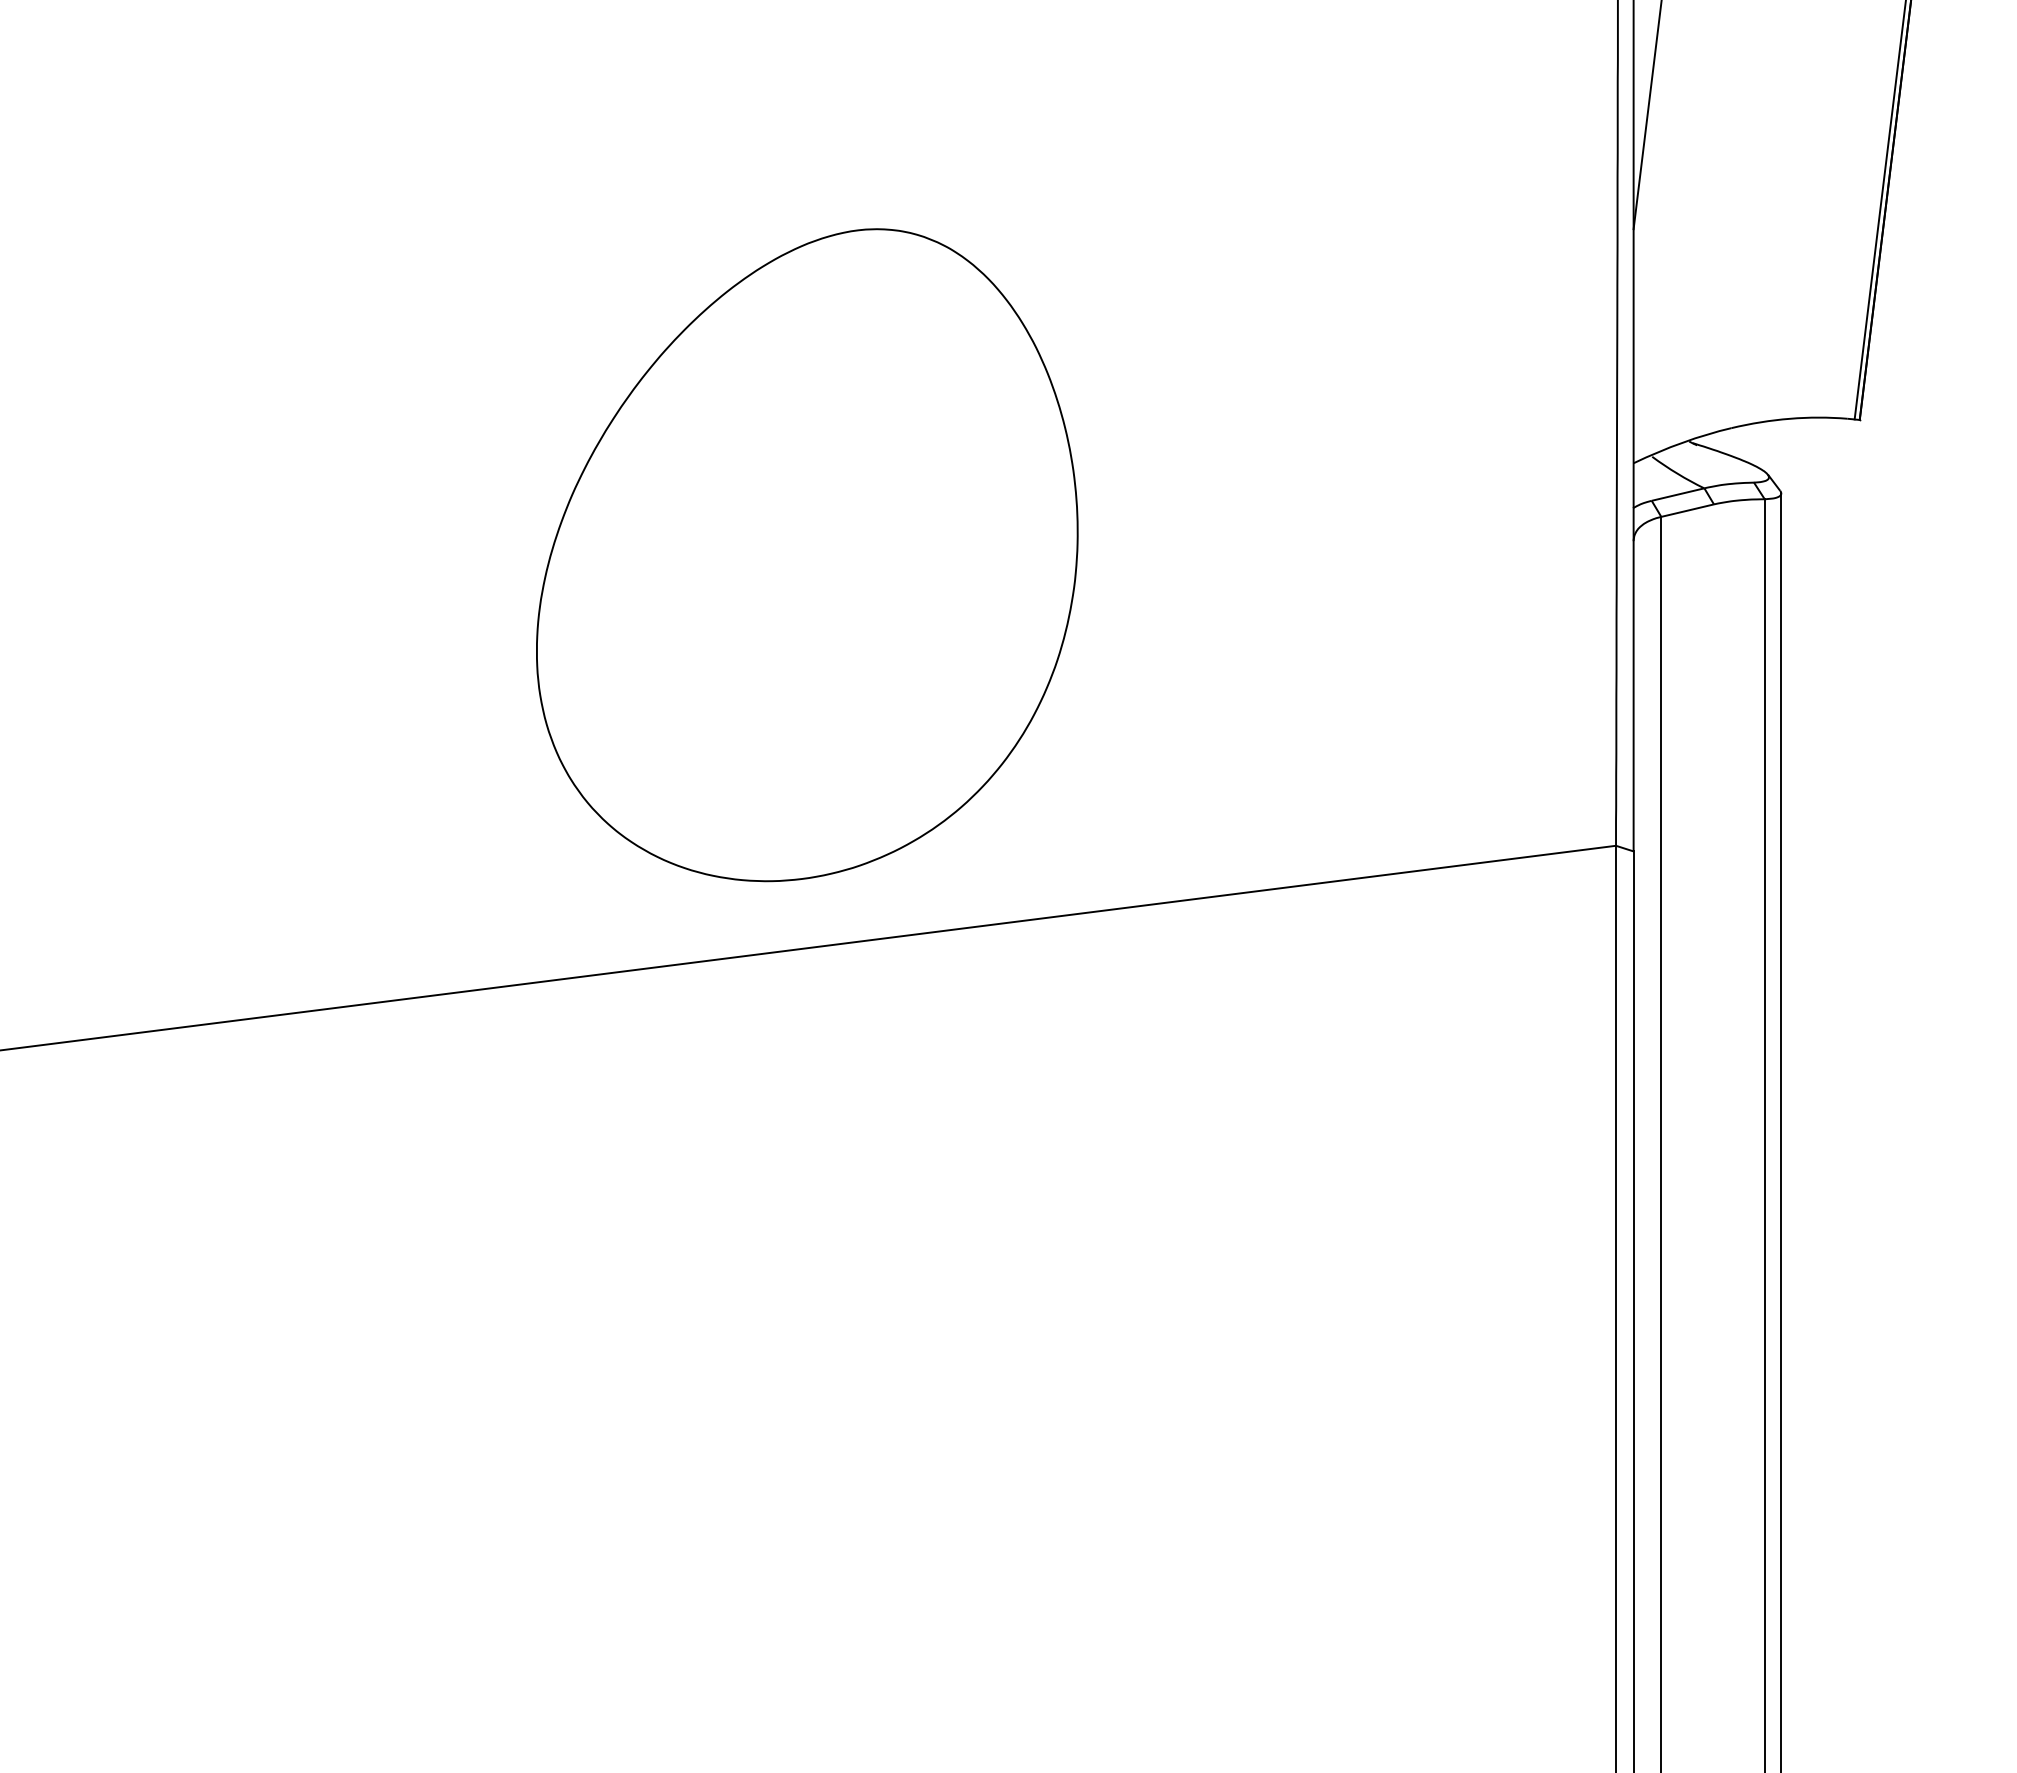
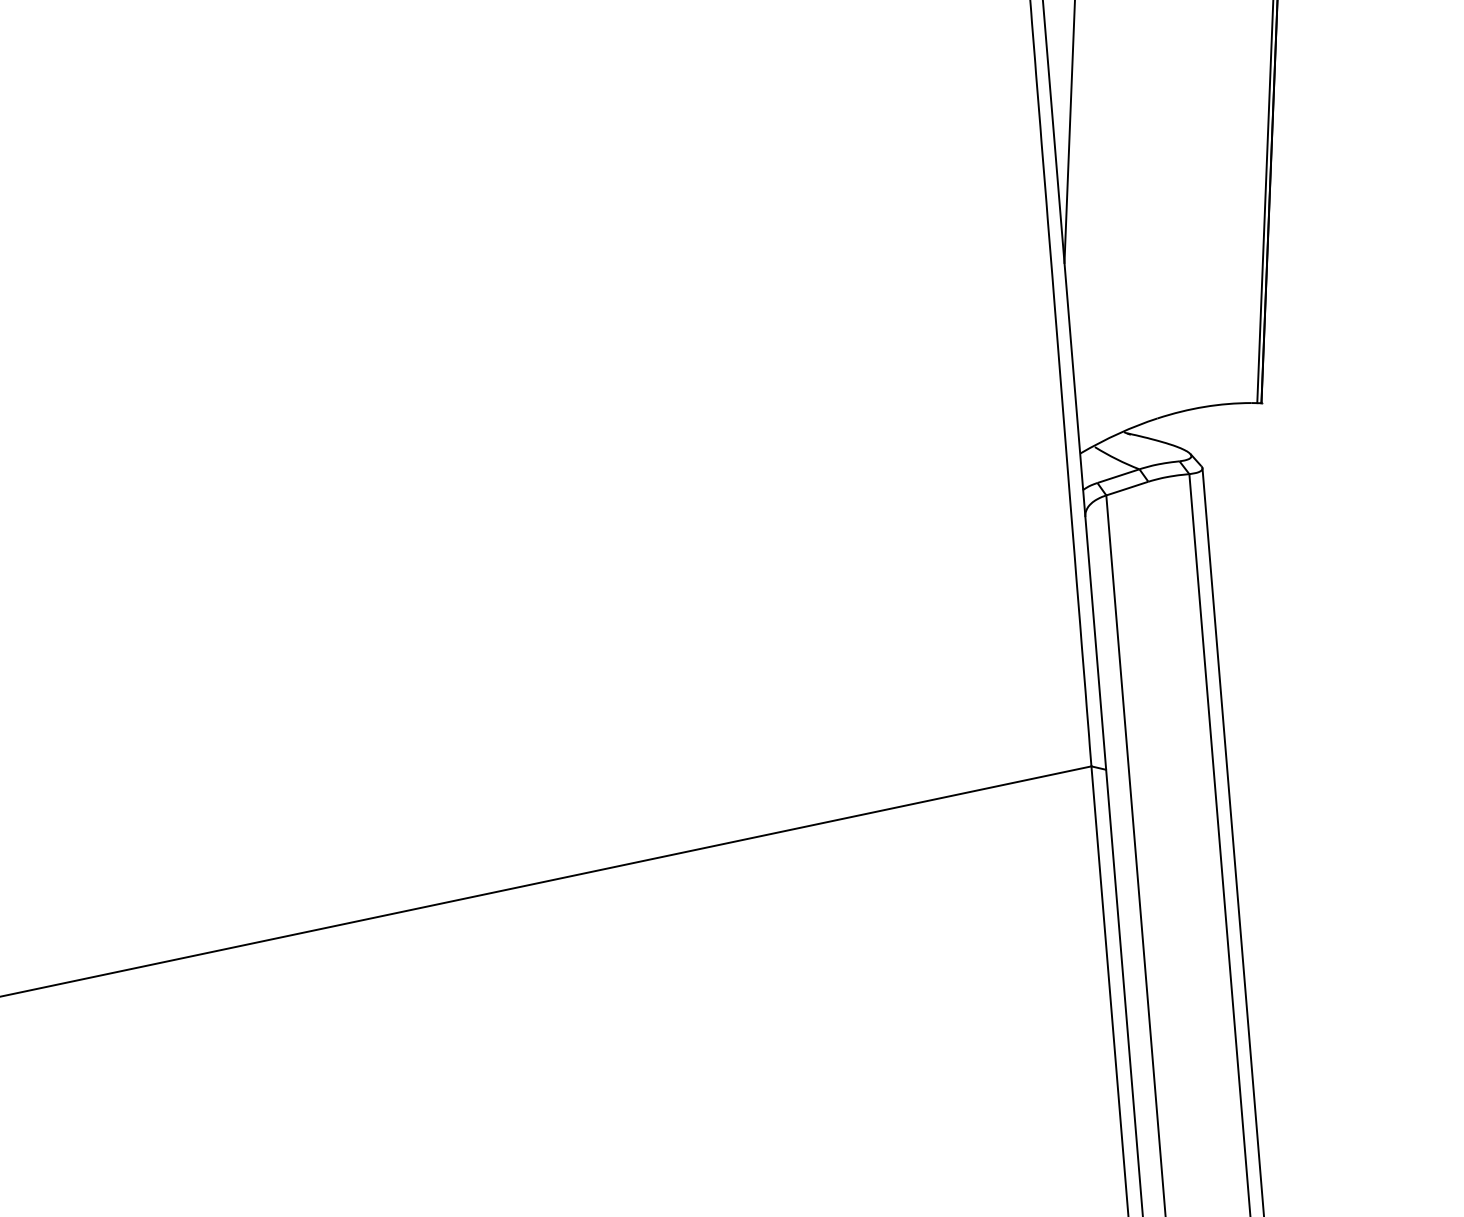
part: (807, 555) -> (413, 584), removed

